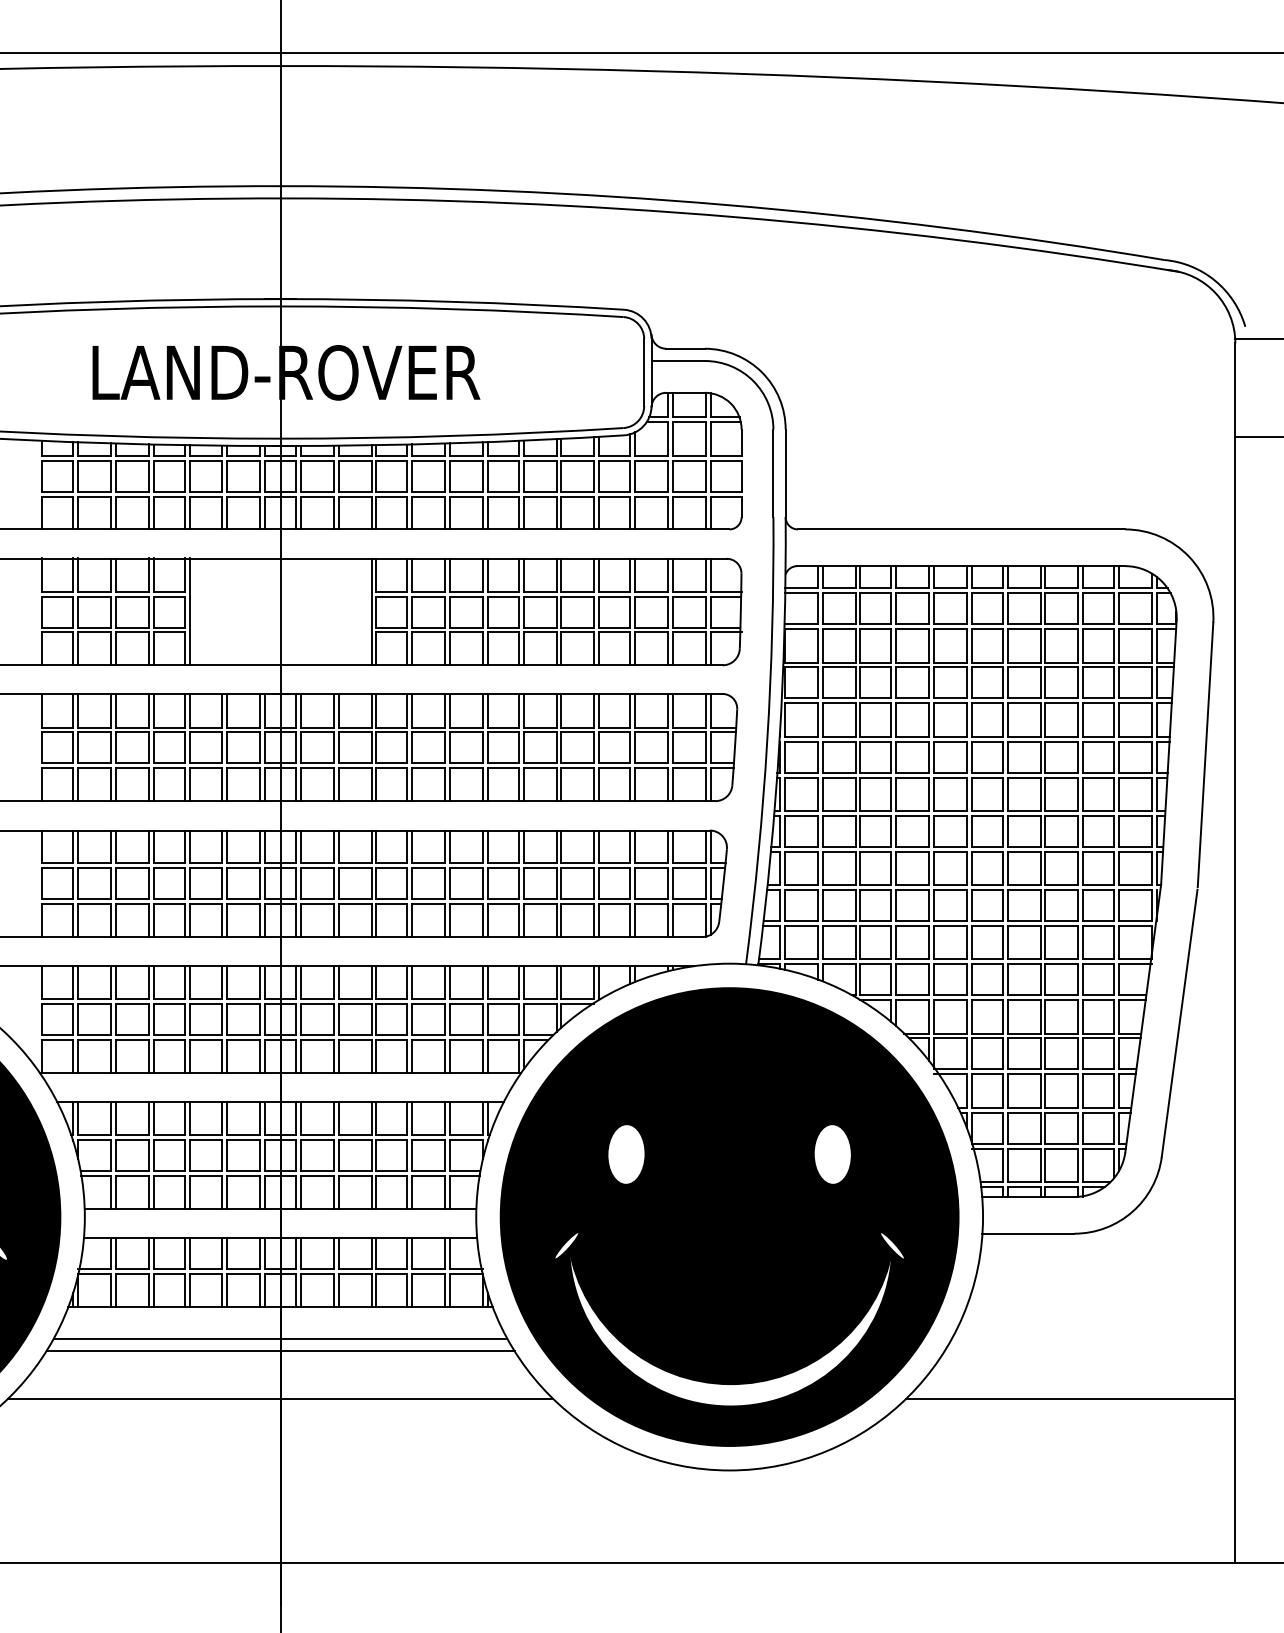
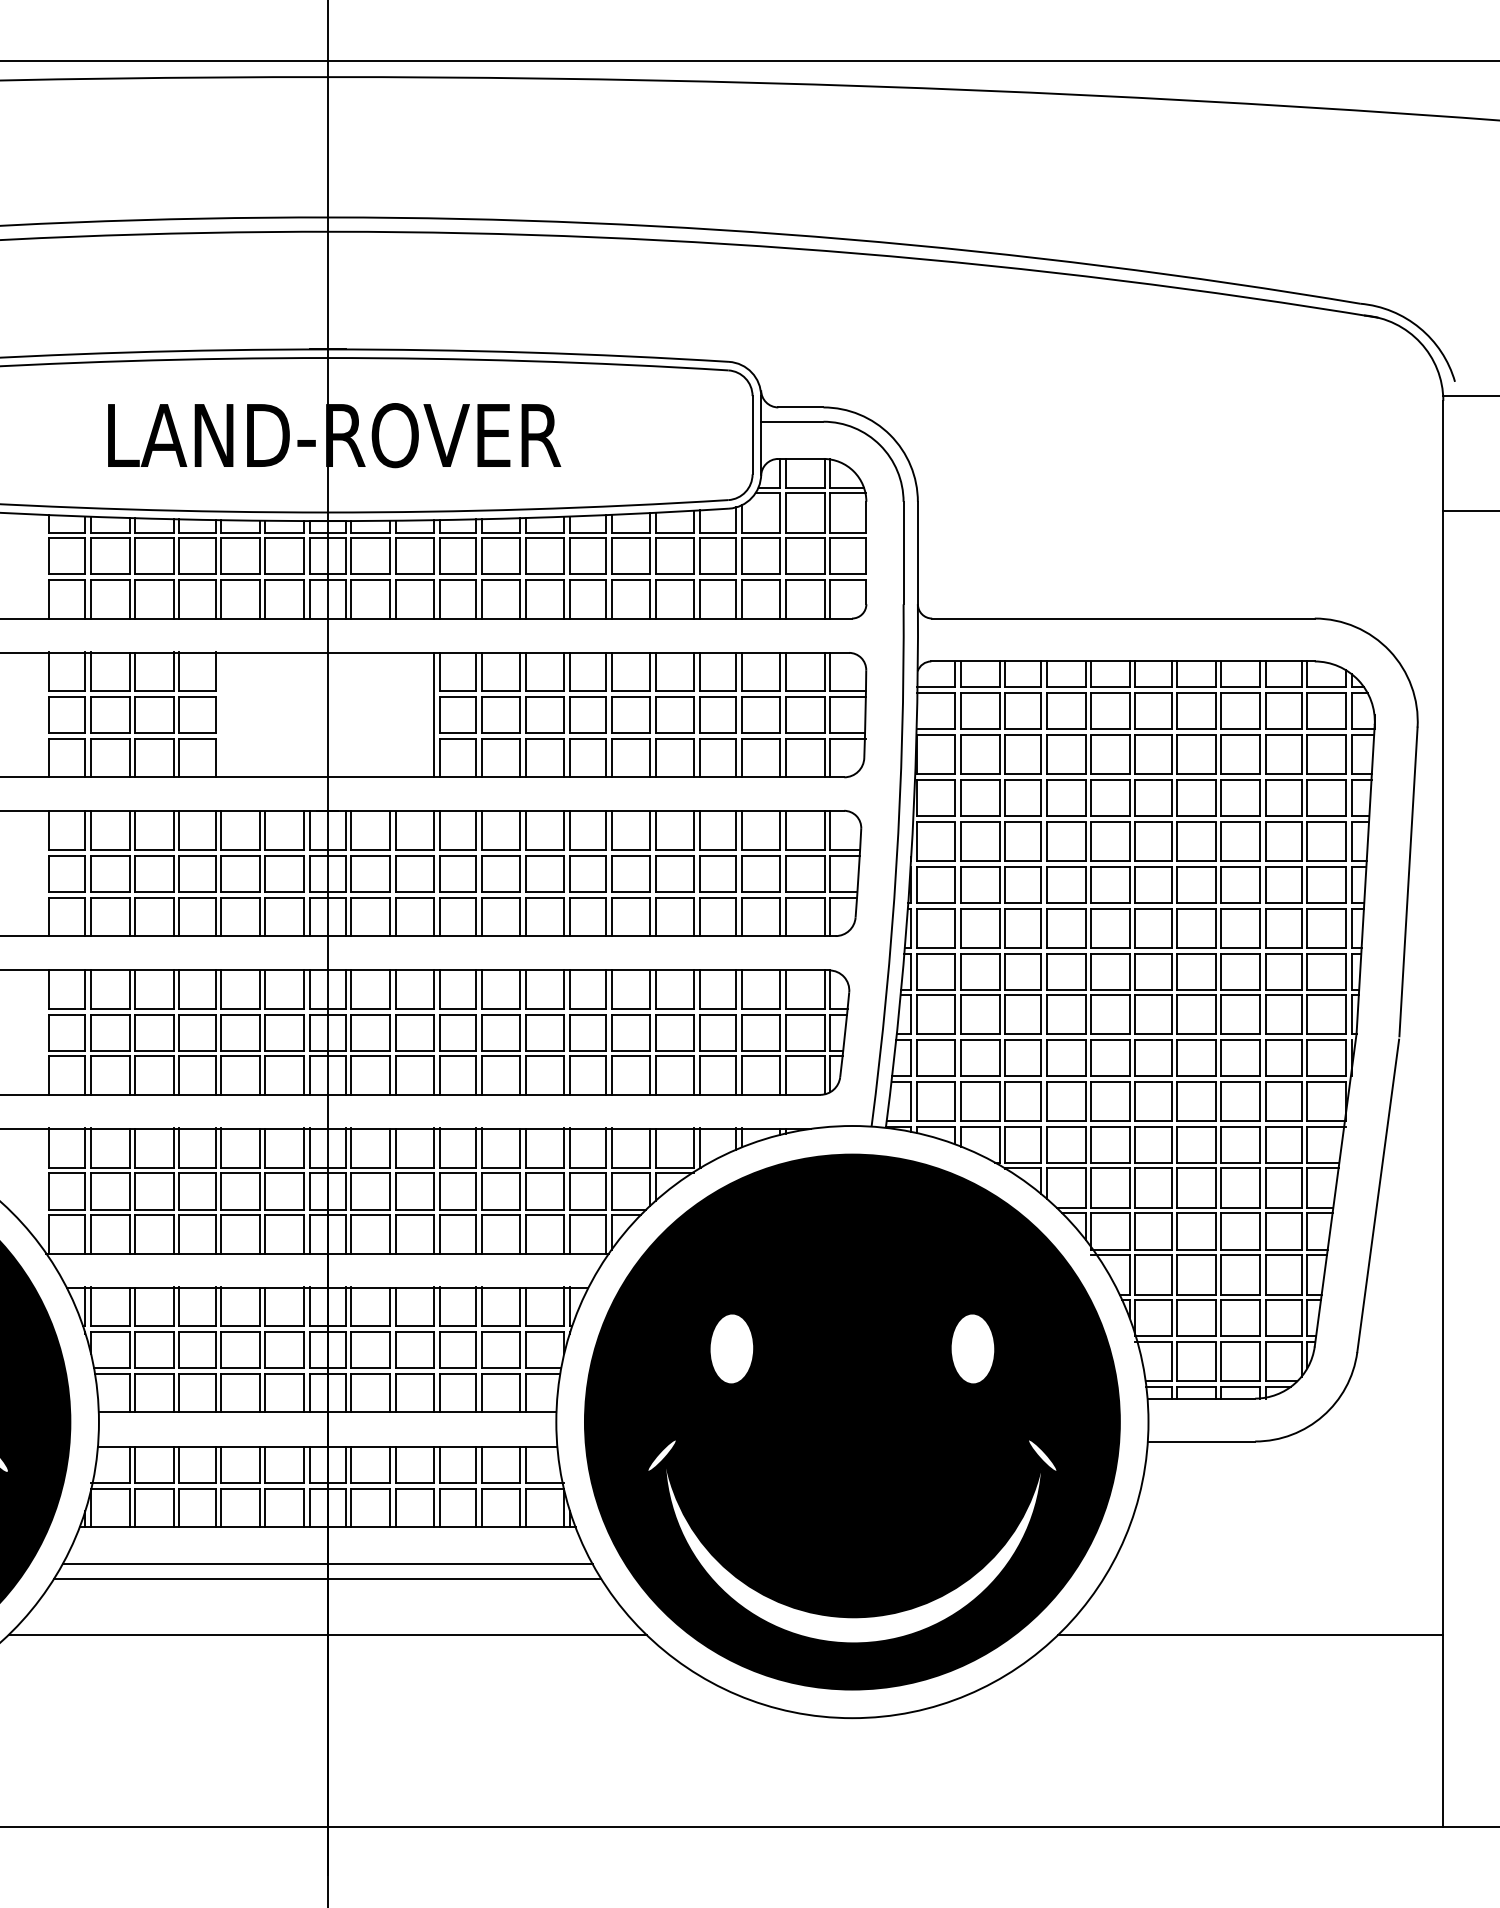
line: (189, 611) -> (221, 714), removed

